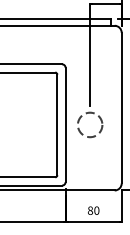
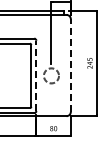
line: (121, 108) -> (70, 65), solid -> dashed
line: (65, 124) -> (36, 75), solid -> dashed

